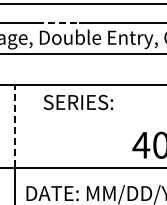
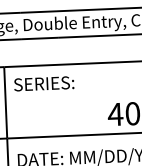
line: (57, 23) -> (38, 12), dashed -> solid
text: (78, 101) -> (44, 82), moved
line: (15, 126) -> (5, 102), dashed -> solid

